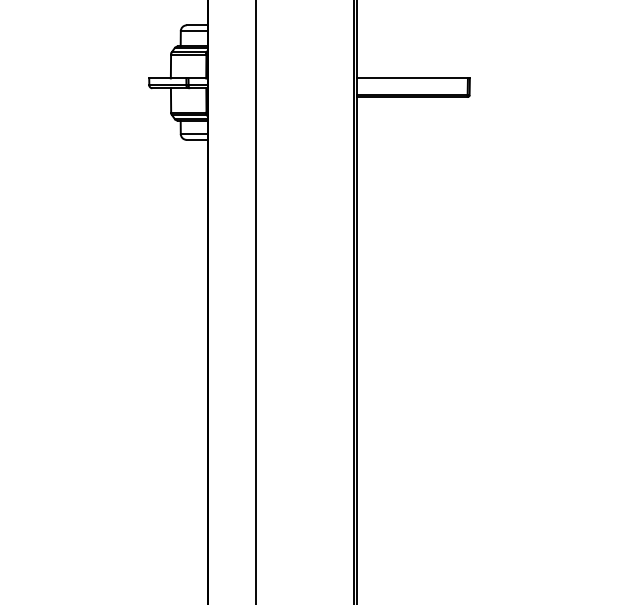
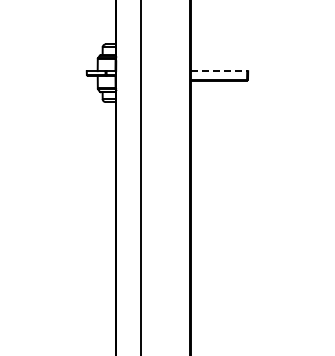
line: (414, 79) -> (220, 71), solid -> dashed

